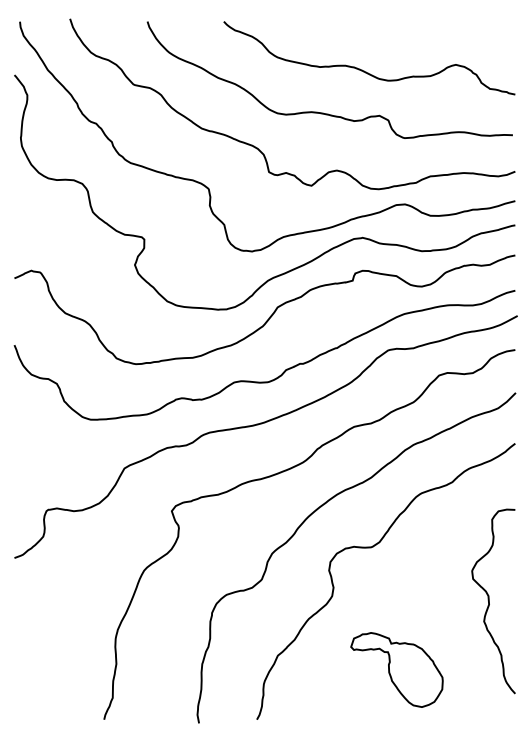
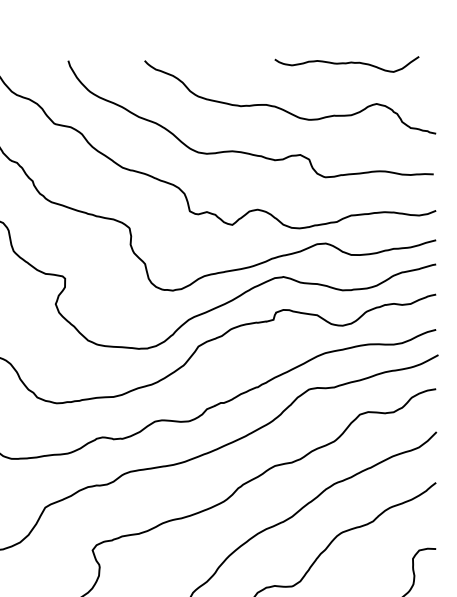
curve: (425, 25) -> (346, 64), added

